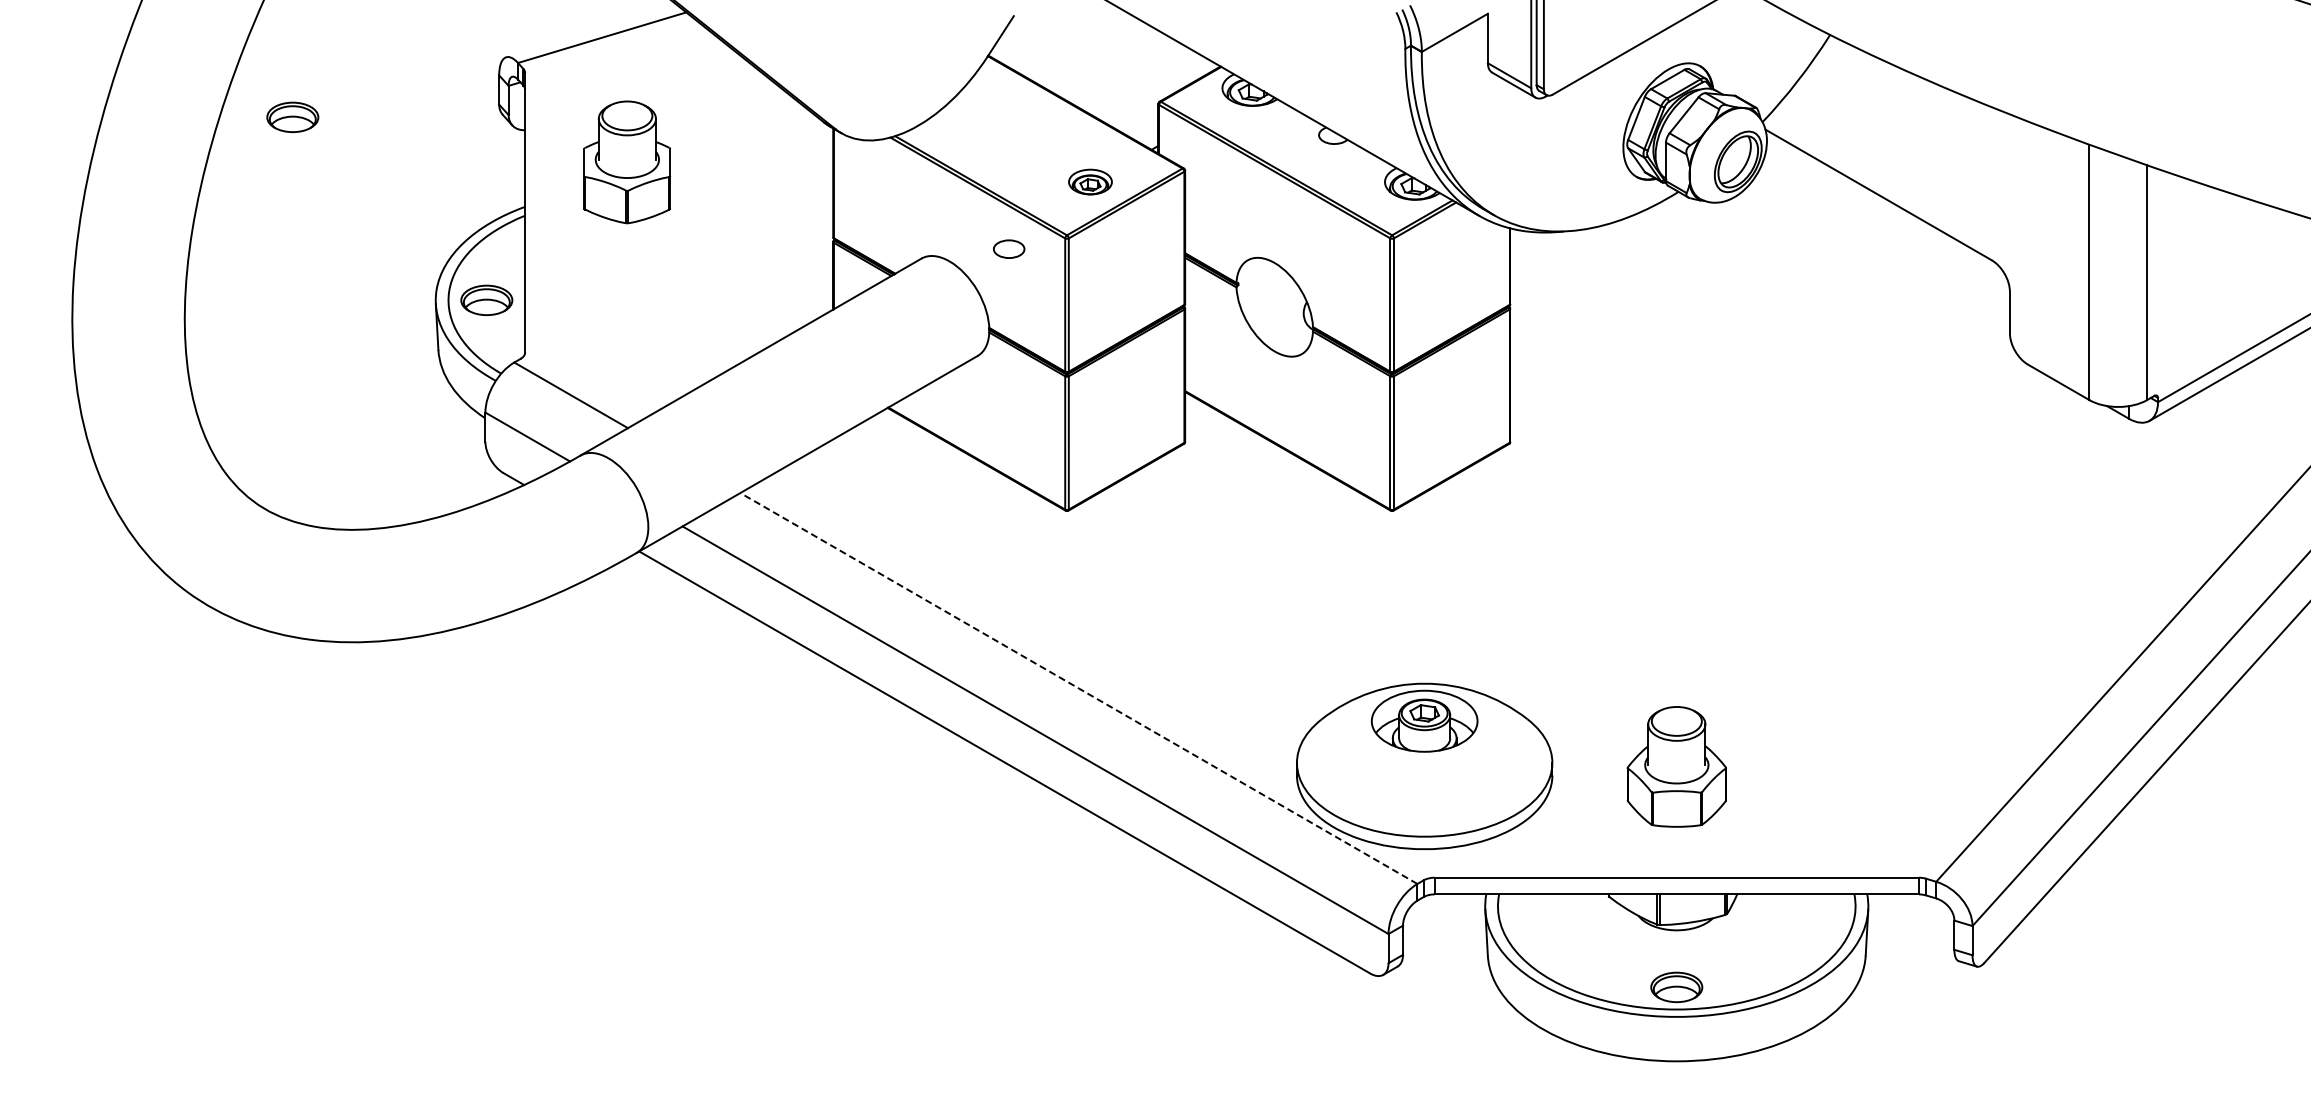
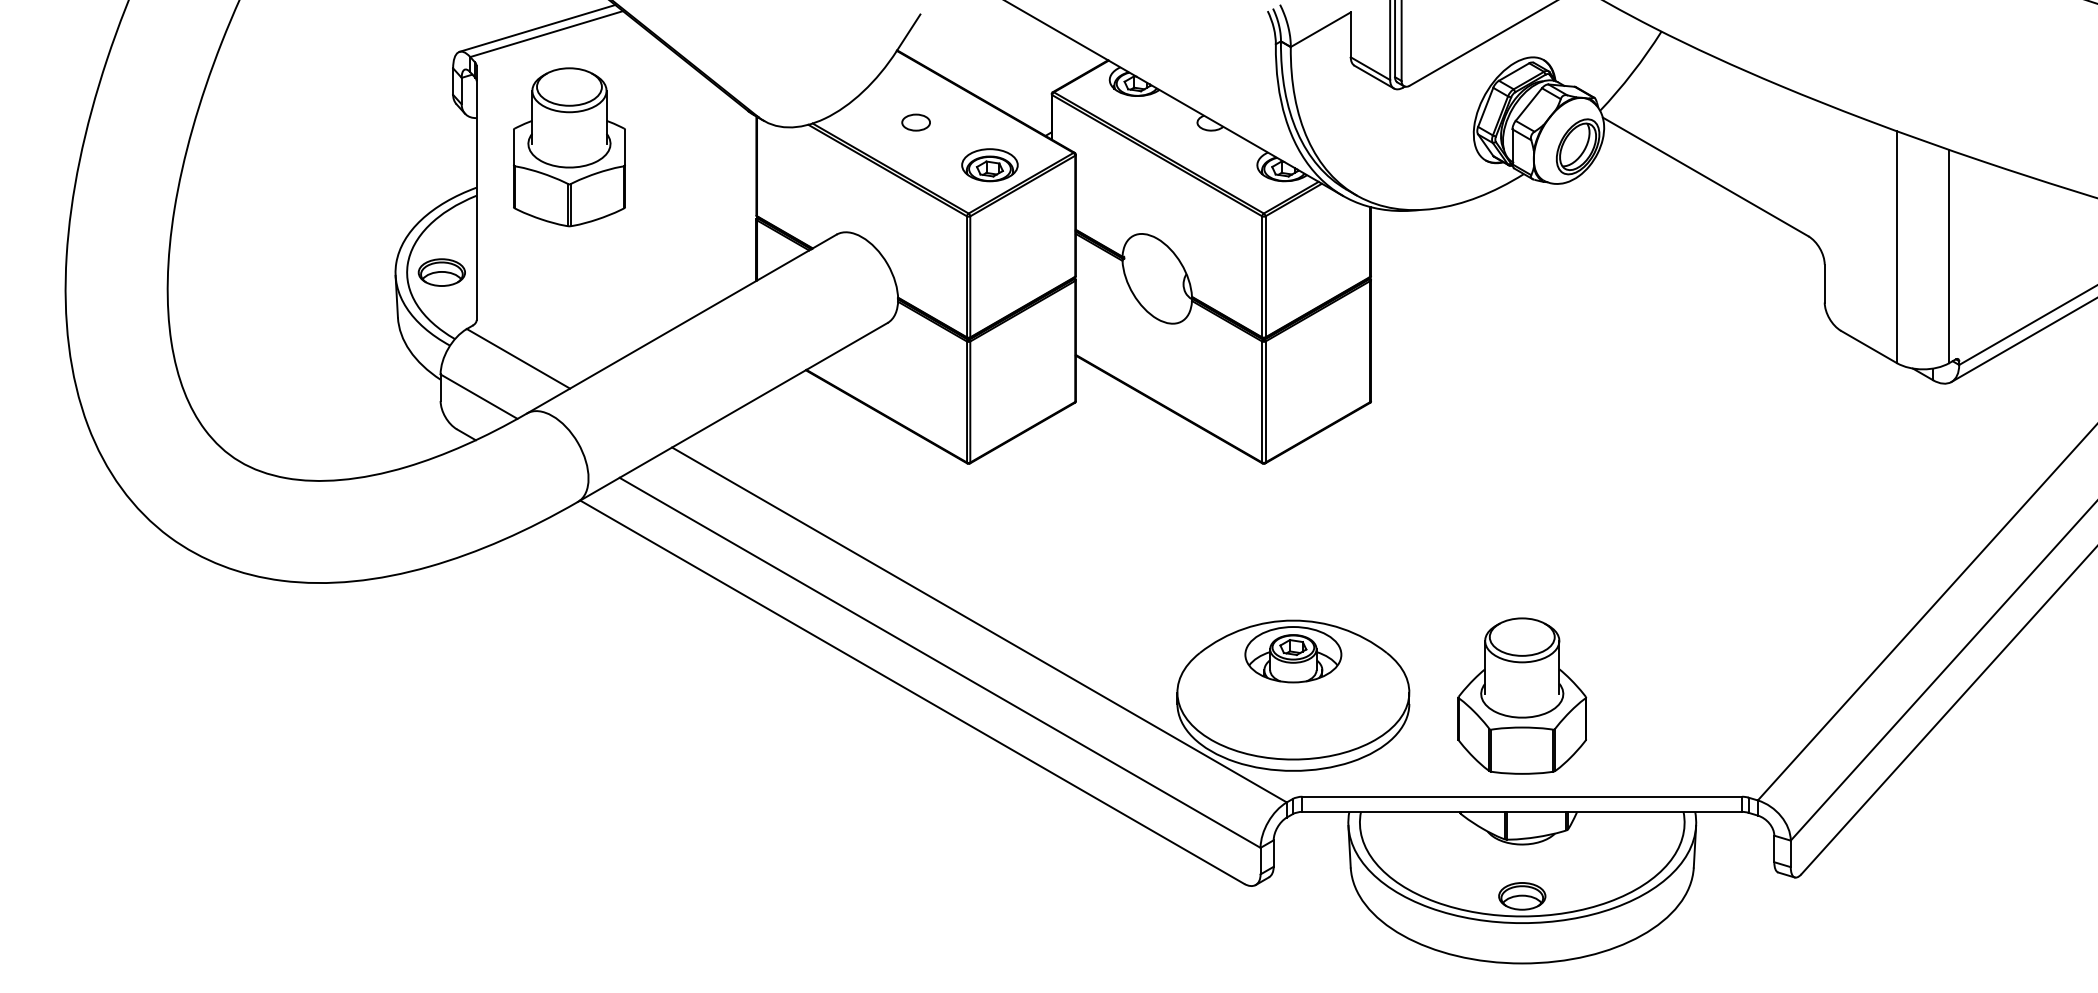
line: (591, 31) -> (536, 28), added
part: (292, 116) -> (265, 105), removed
part: (627, 162) -> (569, 147), size x1.43
part: (1090, 181) -> (989, 164), size x1.43
part: (1009, 248) -> (916, 121), moved
line: (1078, 688) -> (979, 624), dashed -> solid
part: (1676, 766) -> (1522, 695), size x1.43

